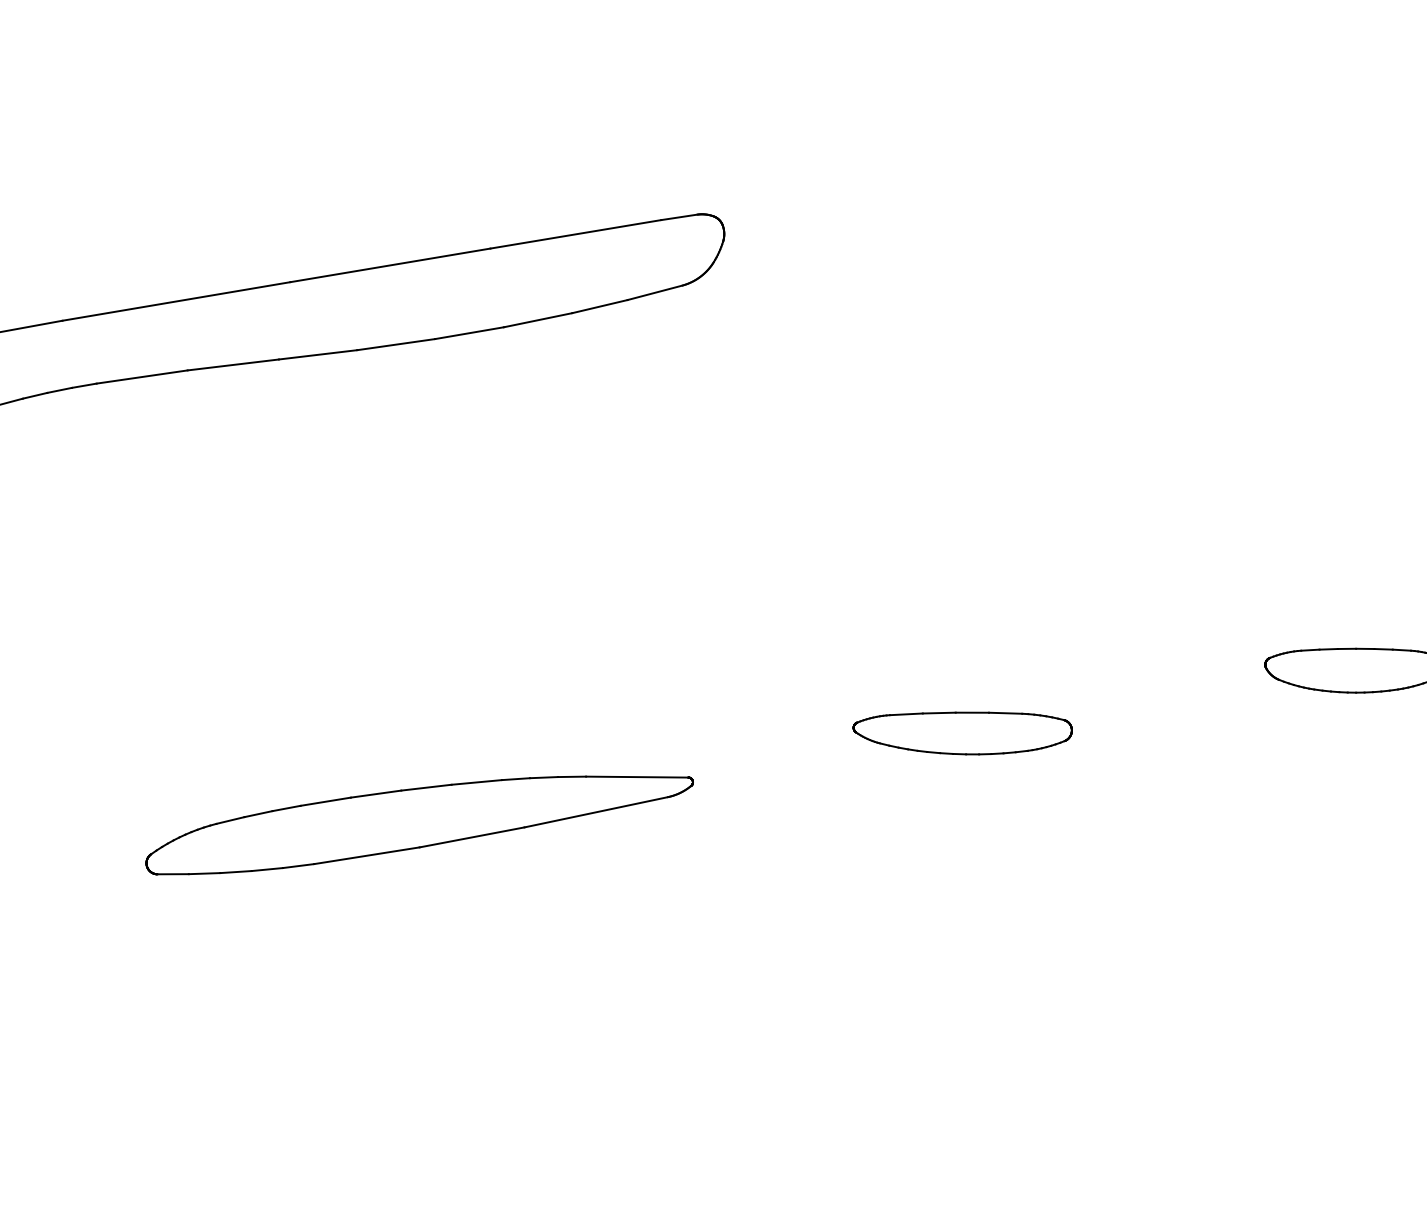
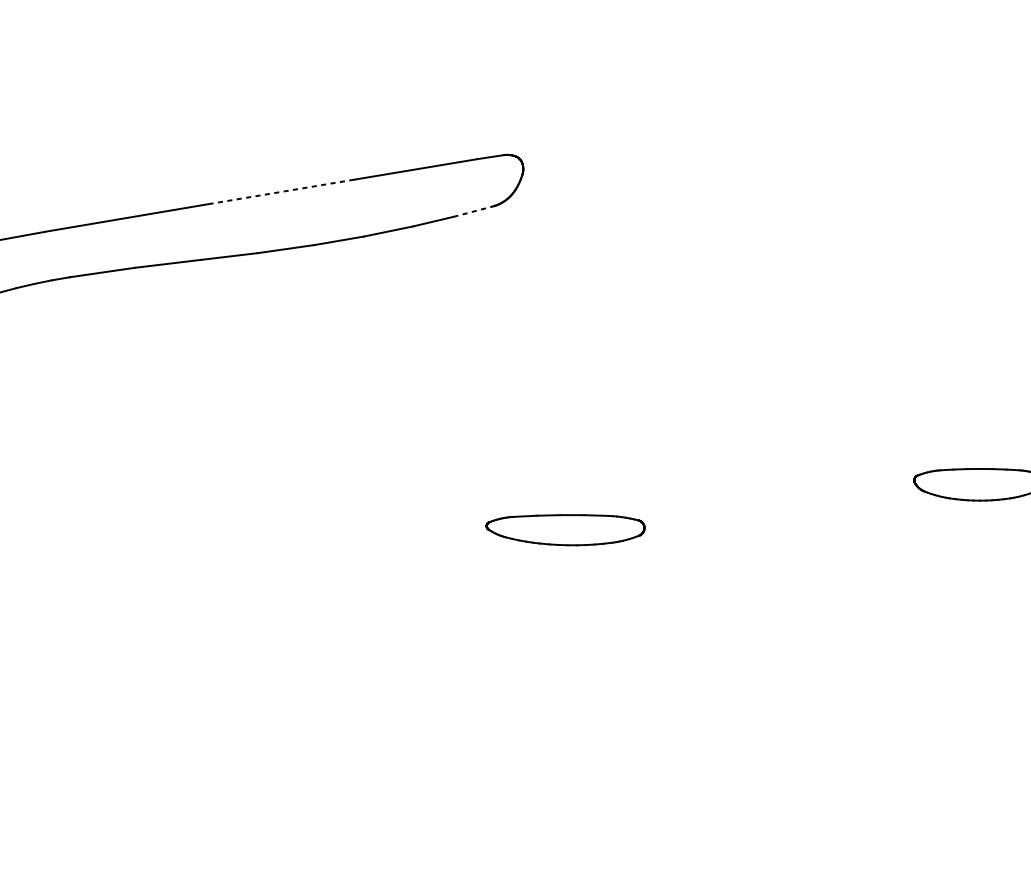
line: (389, 265) -> (281, 191), solid -> dashed
line: (655, 292) -> (473, 211), solid -> dashed
part: (962, 733) -> (565, 530), moved
part: (419, 825) -> (302, 596), removed

